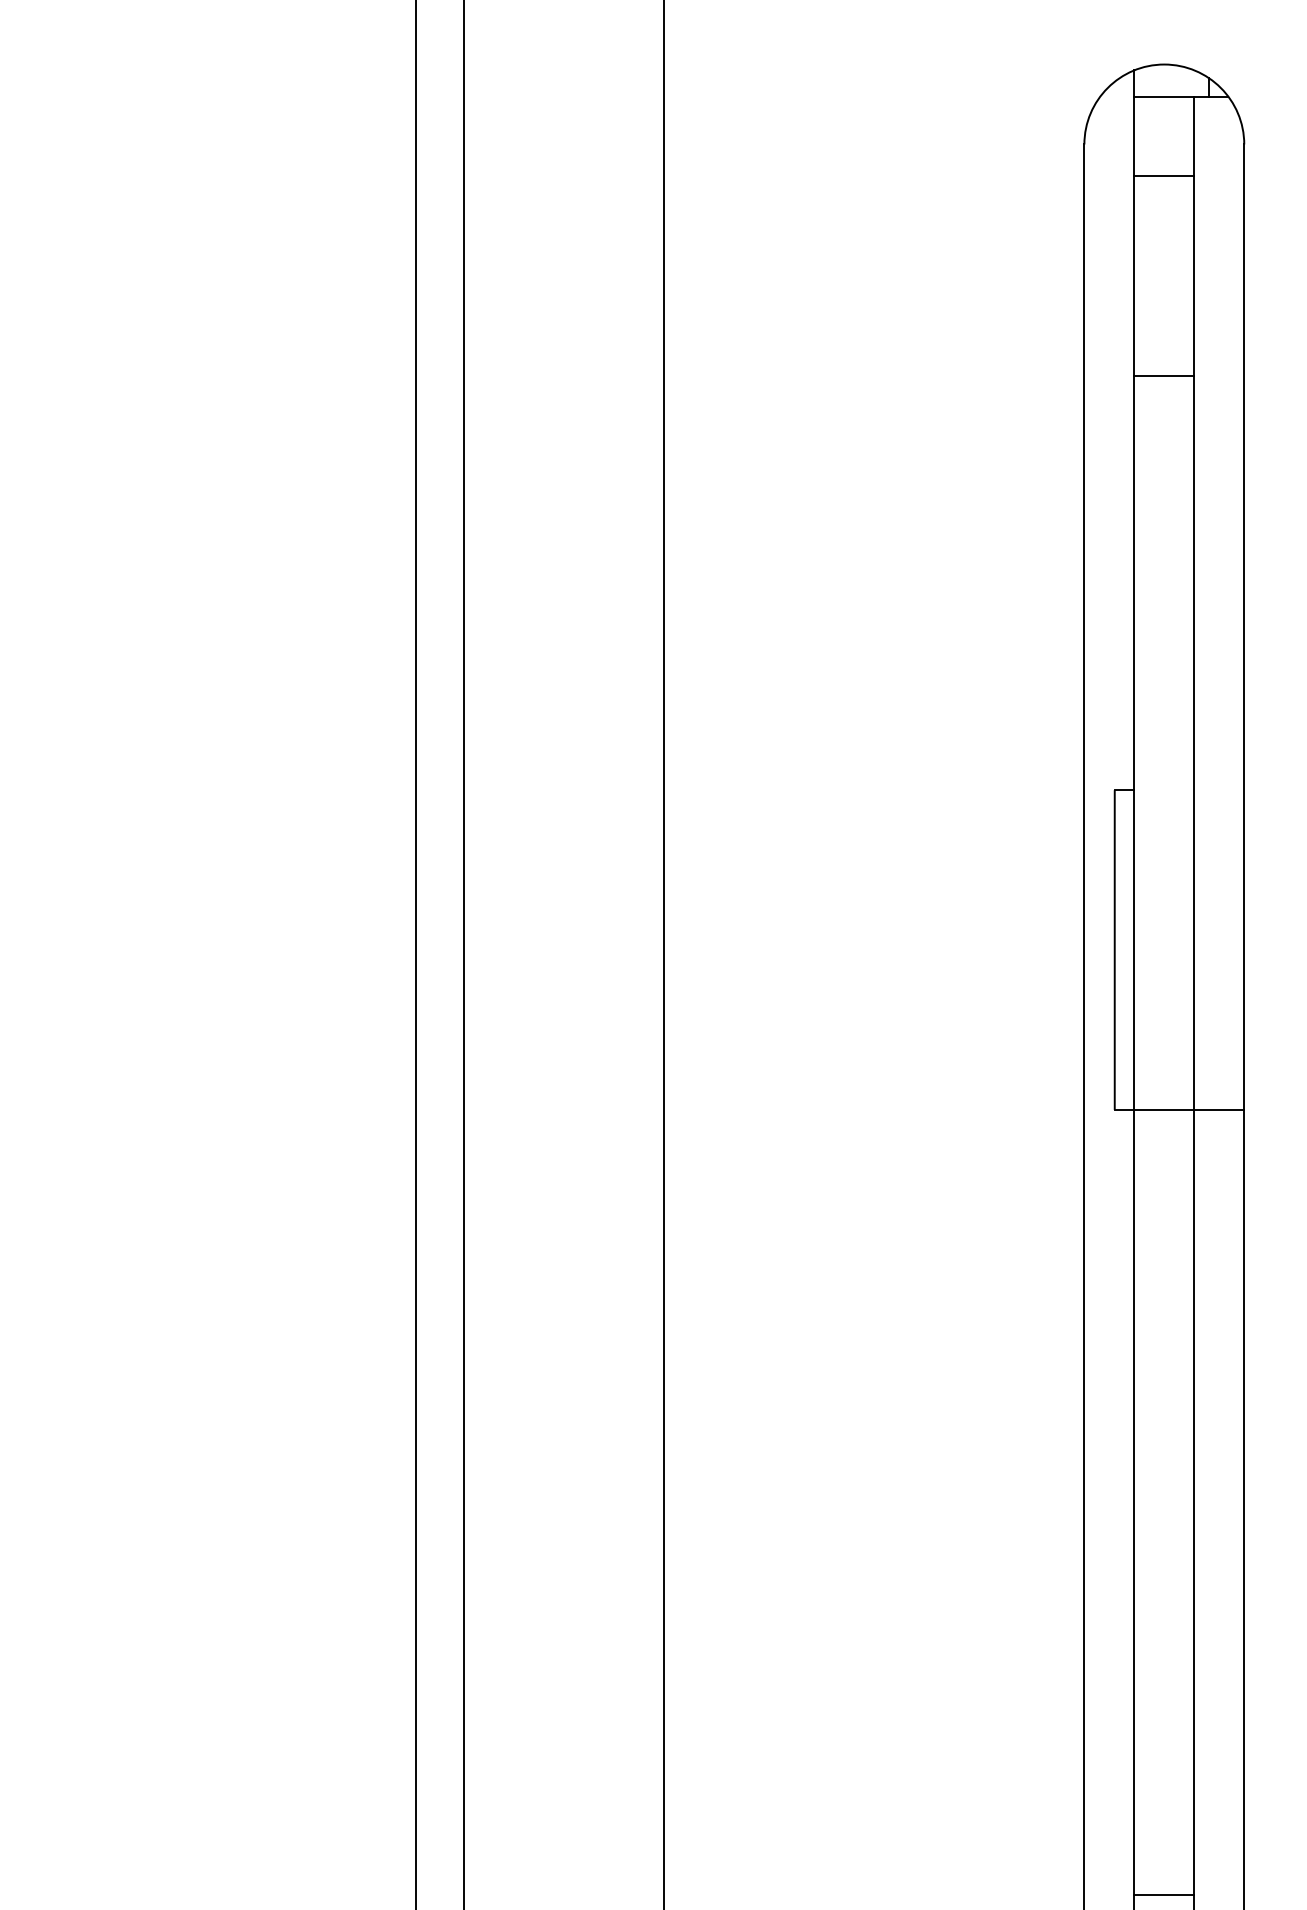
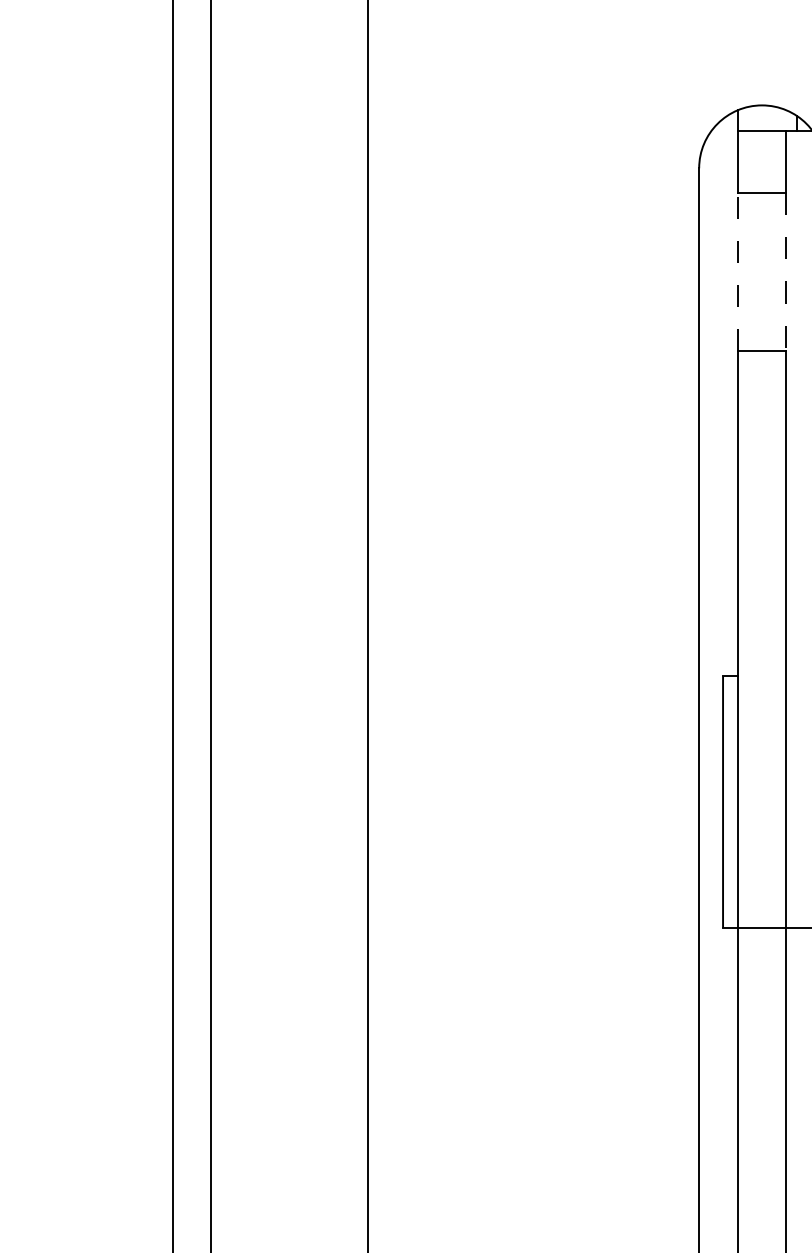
line: (1134, 276) -> (738, 272), solid -> dashed
line: (1194, 276) -> (785, 272), solid -> dashed

